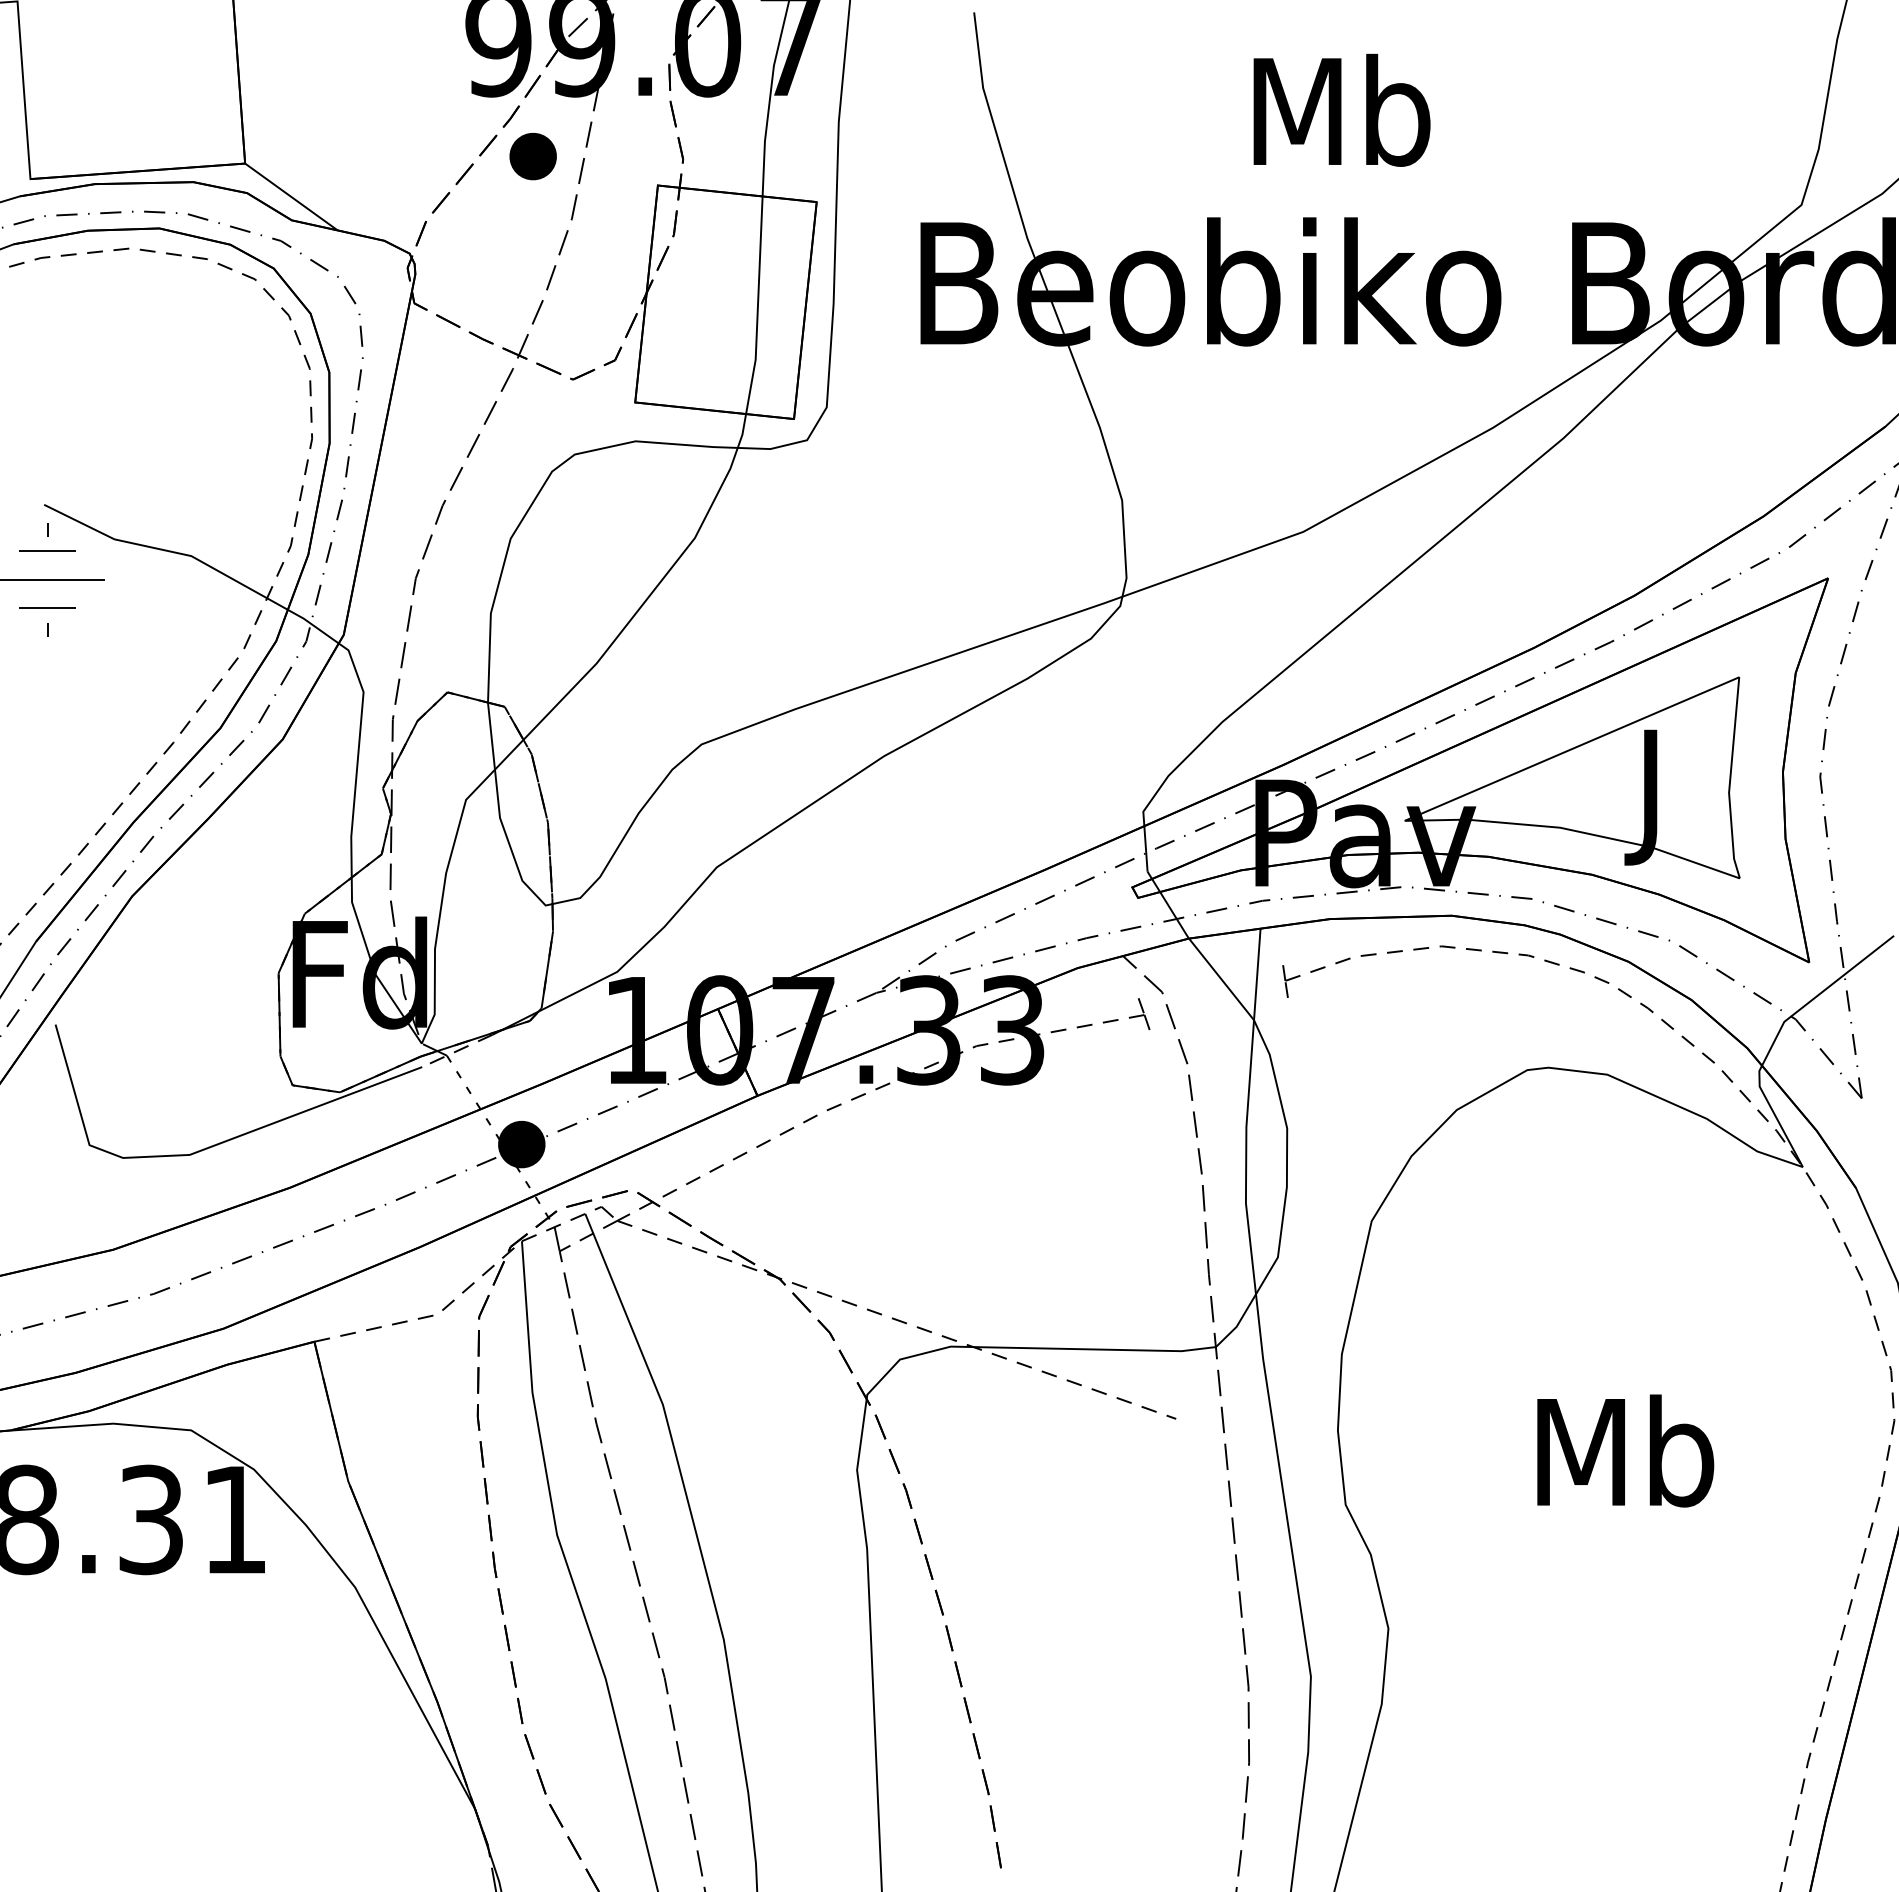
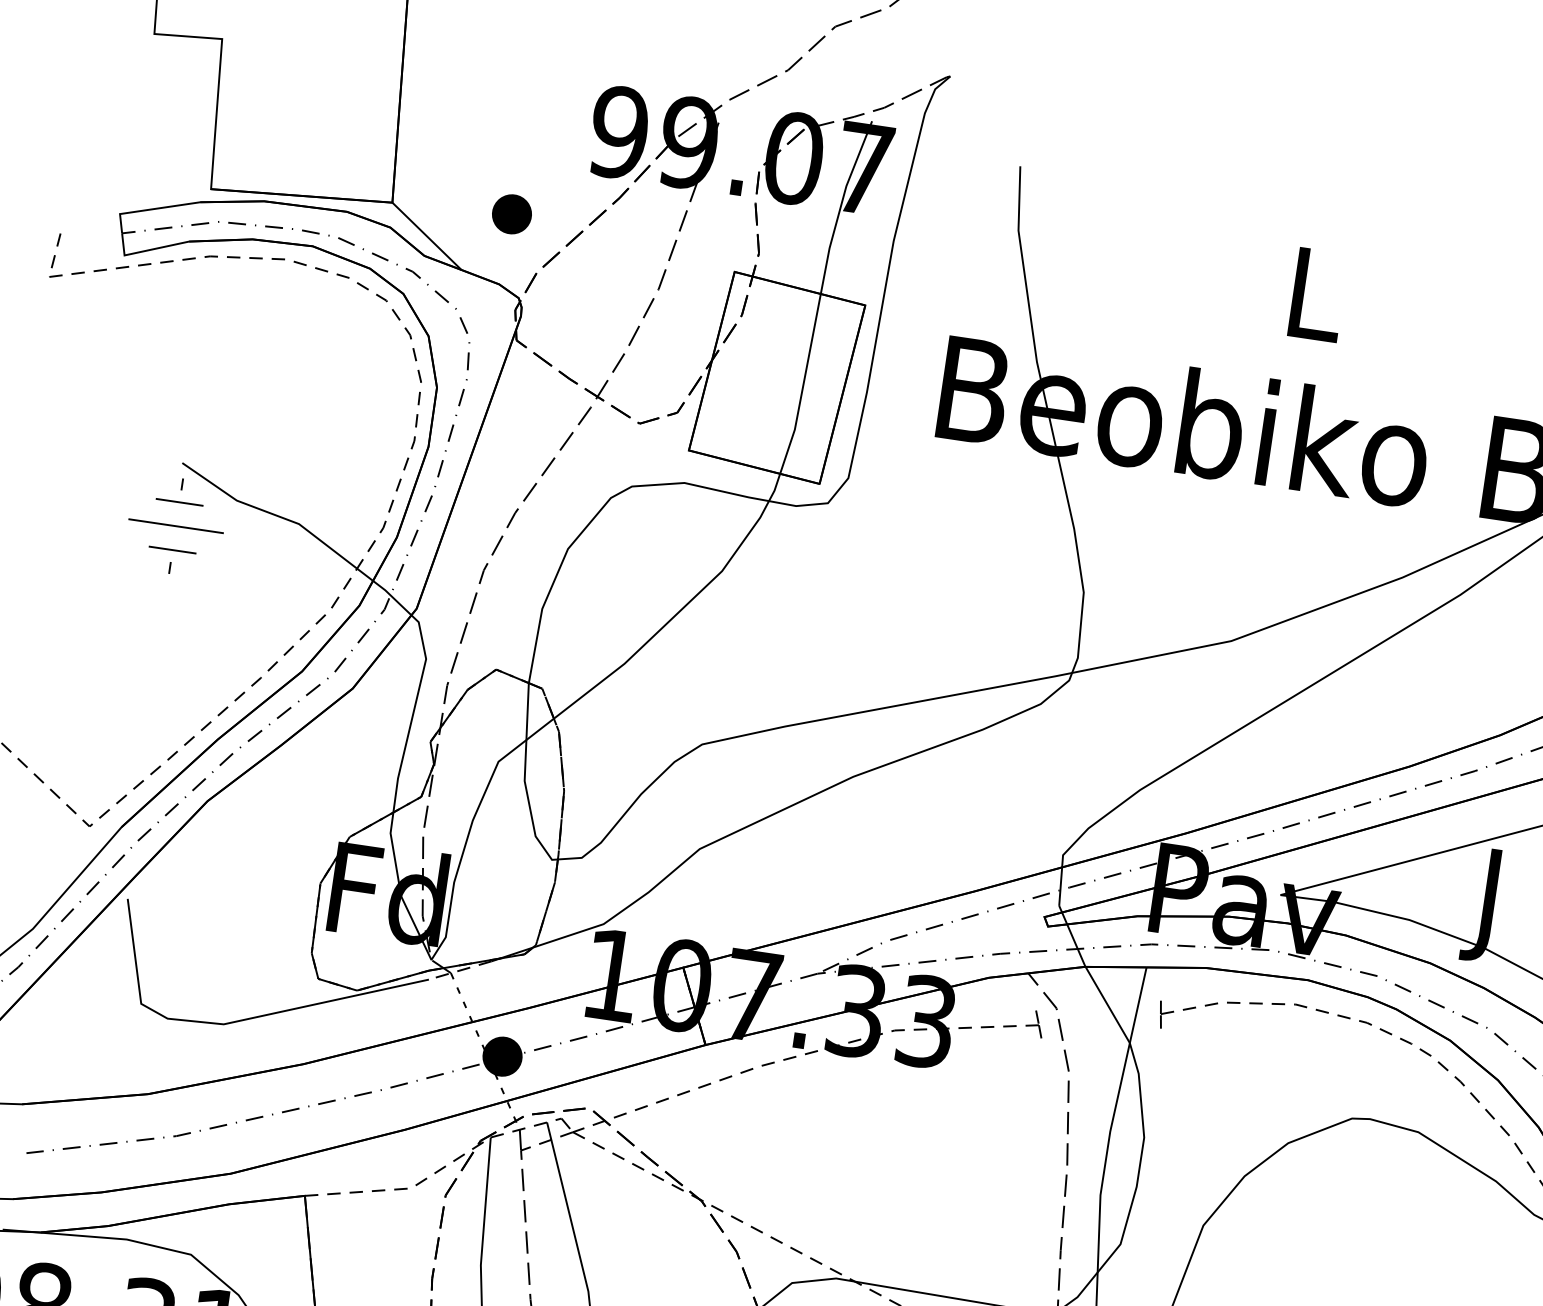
text: (1341, 109) -> (1315, 292), Mb -> L
part: (532, 156) -> (511, 214), moved

